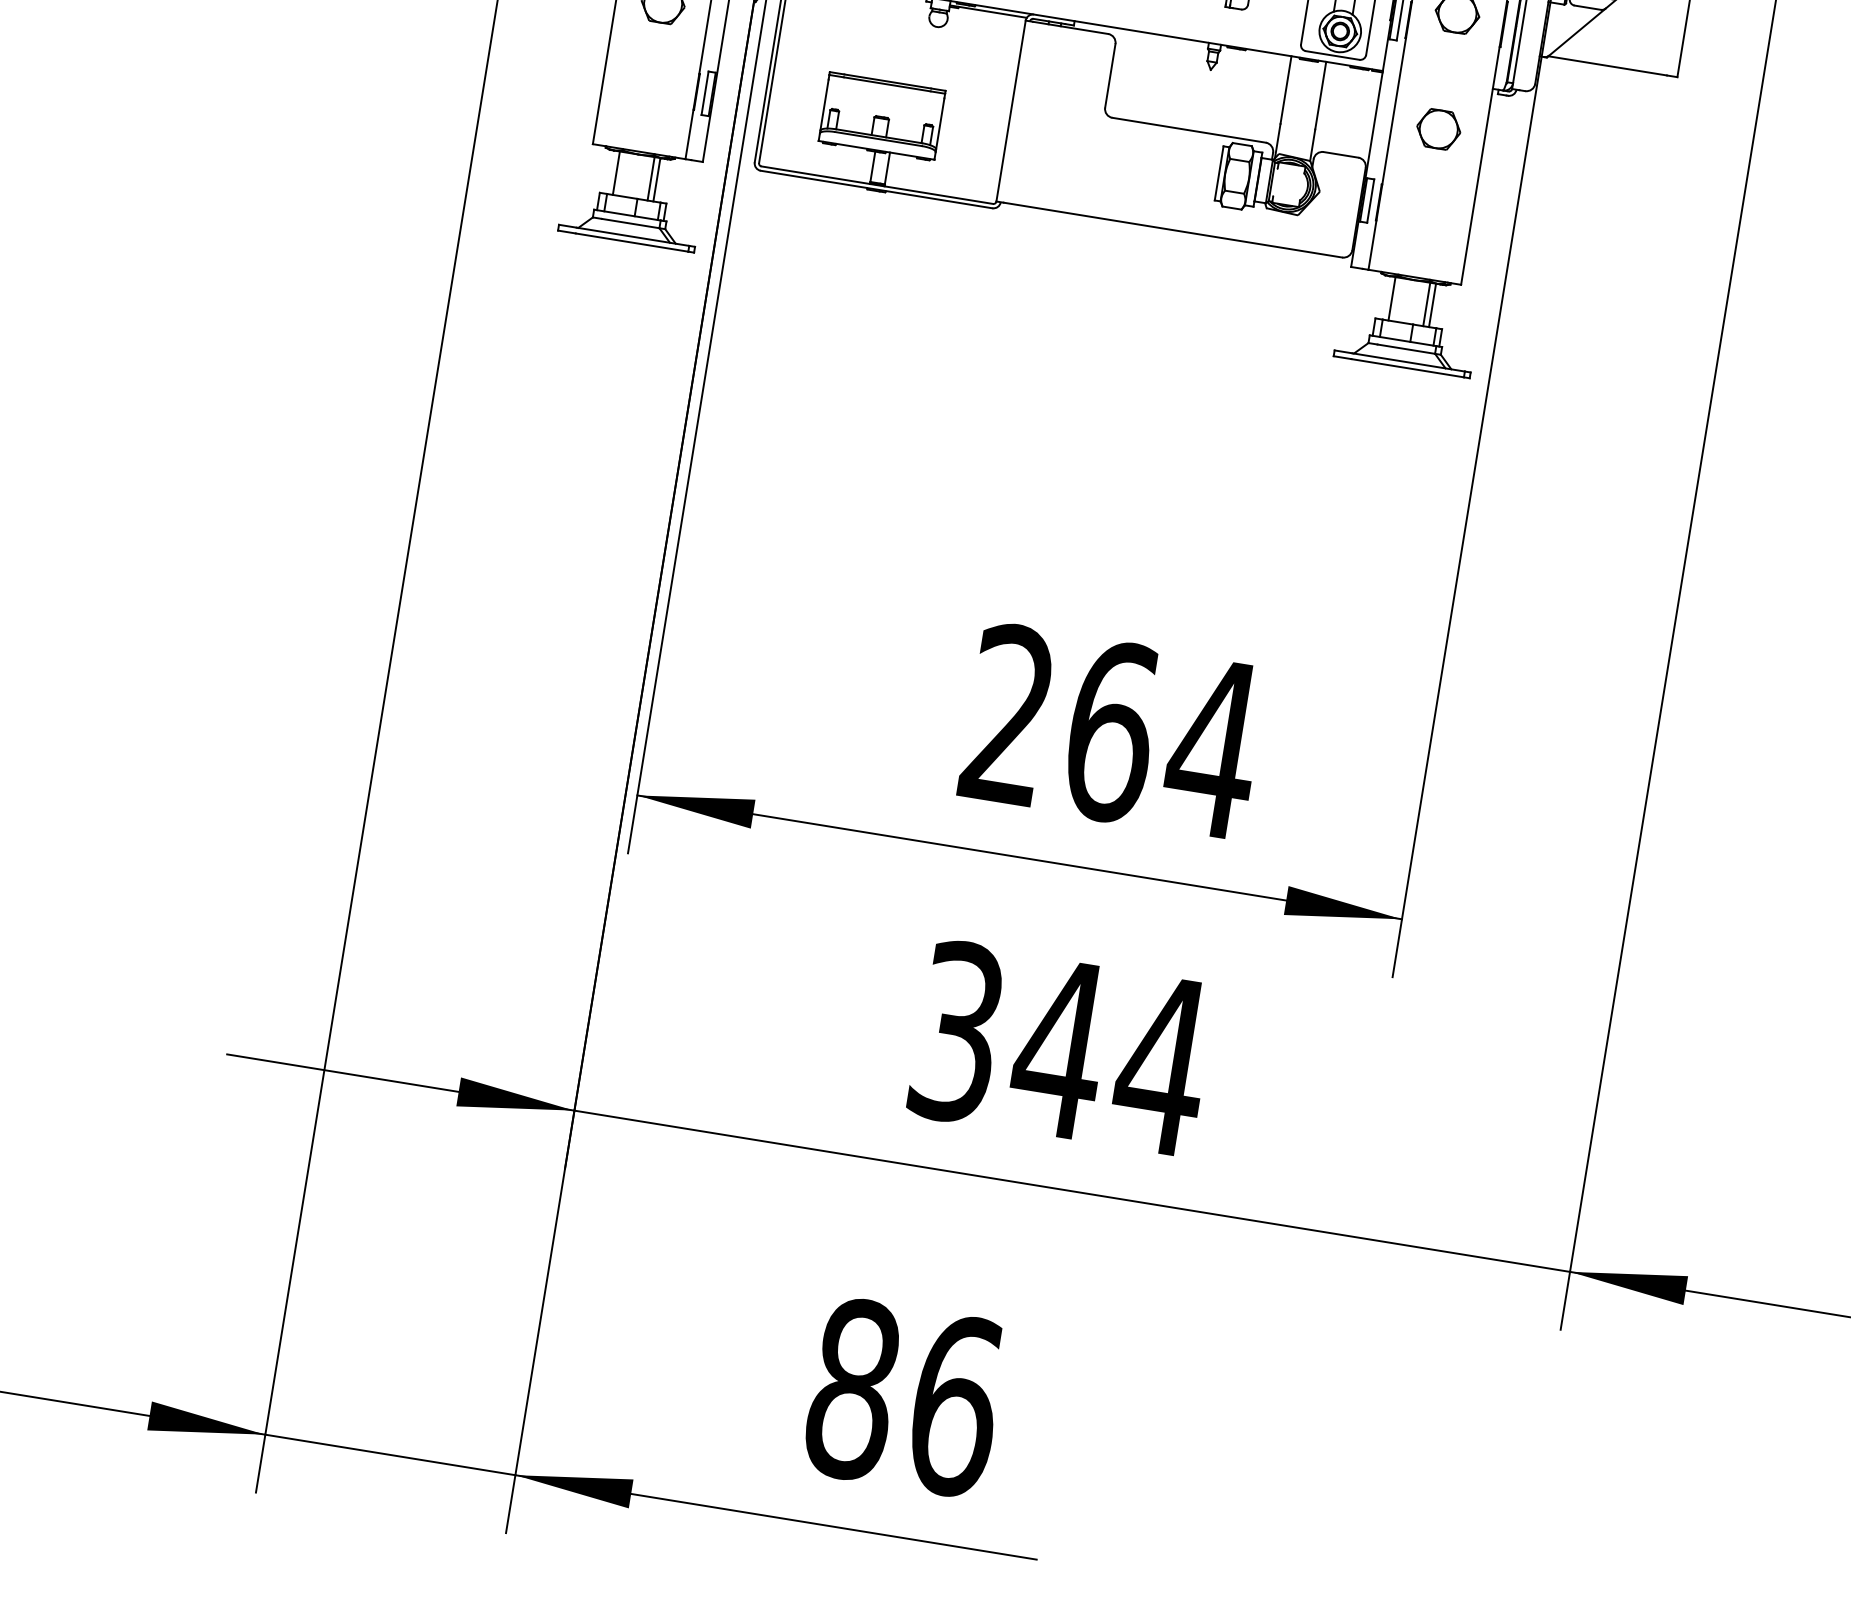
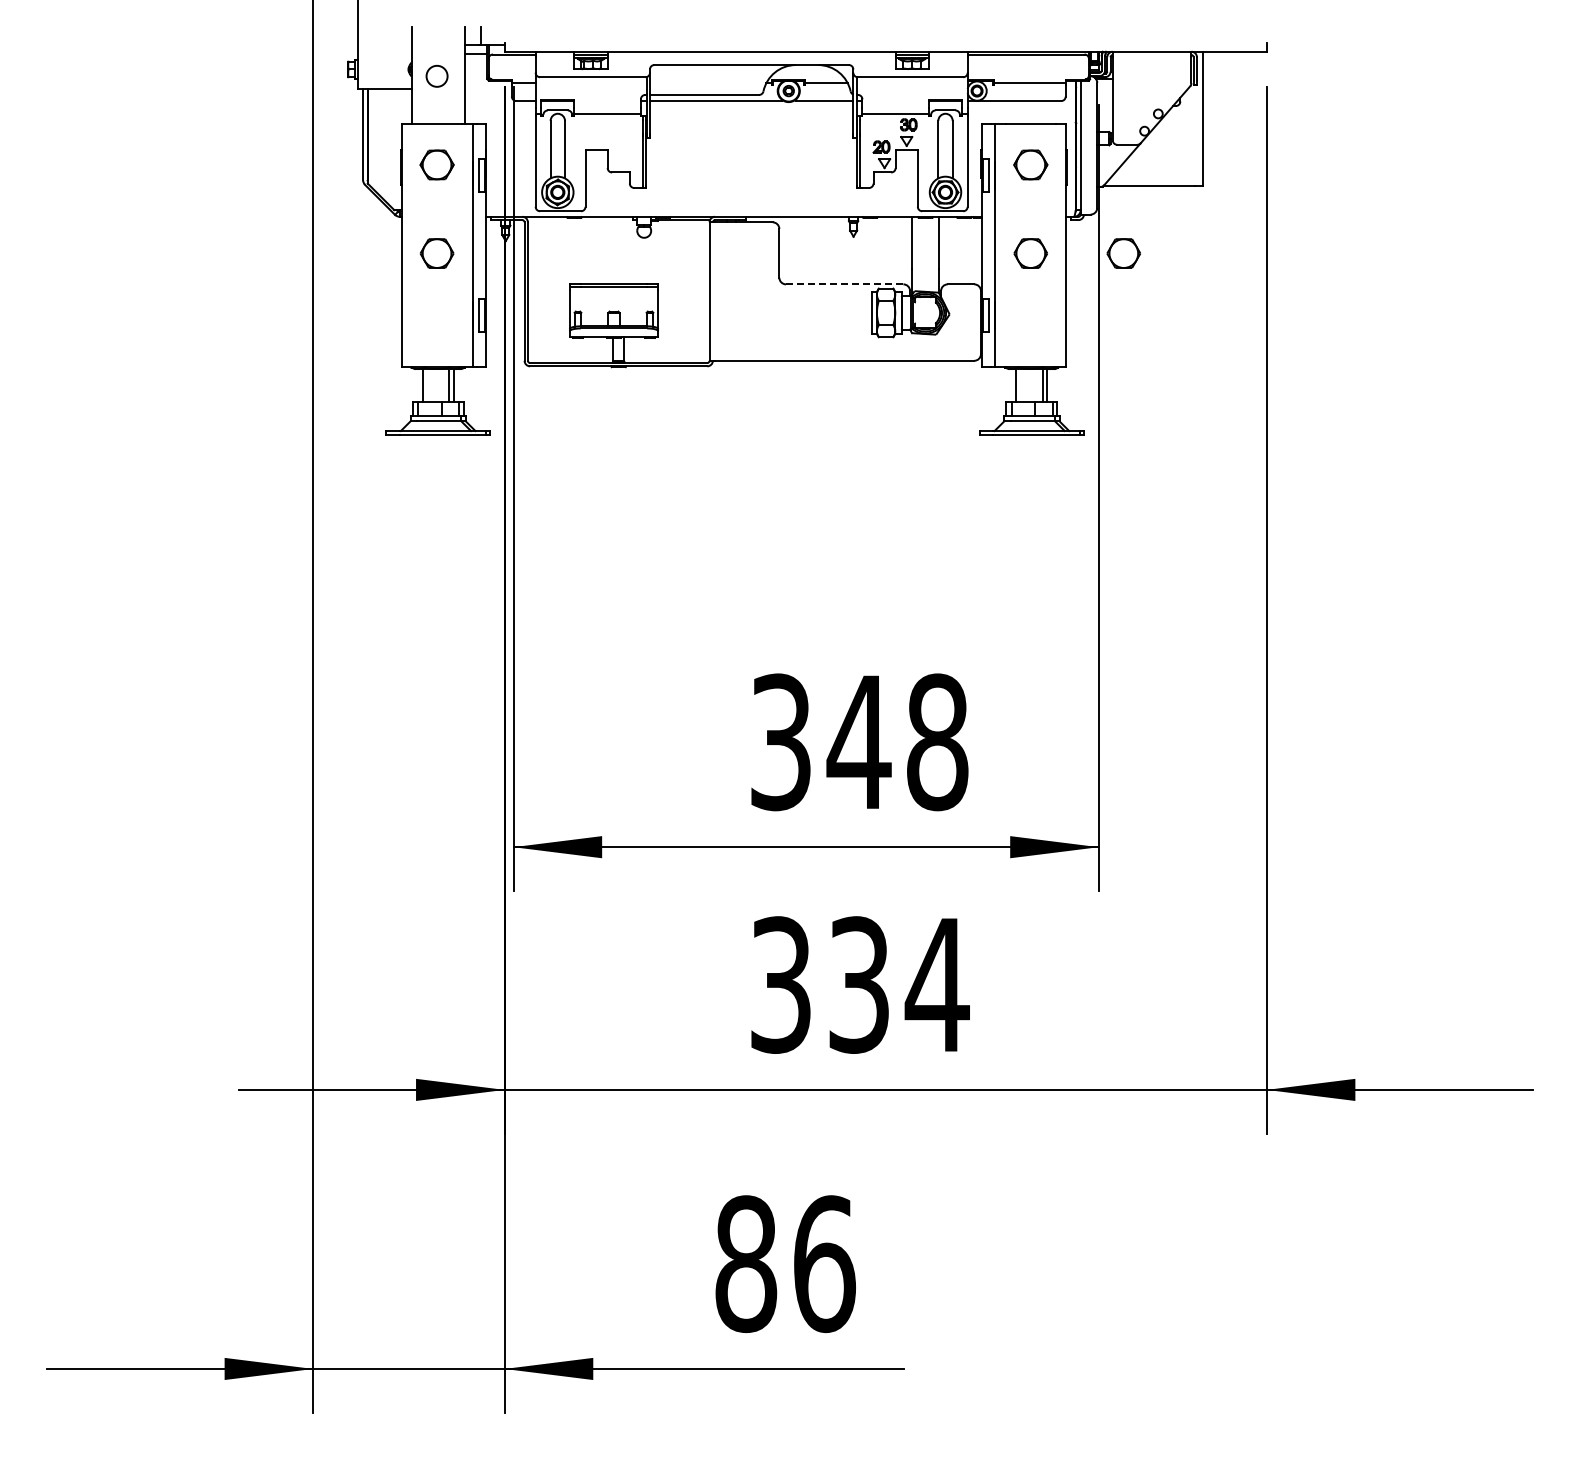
line: (1188, 130) -> (844, 284), solid -> dashed
part: (1559, 148) -> (1123, 253), added
text: (1112, 732) -> (860, 742), 264 -> 348
text: (1059, 1047) -> (858, 984), 344 -> 334

